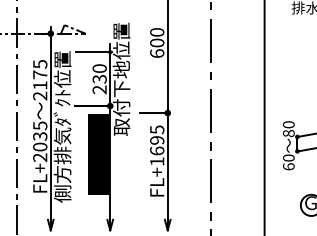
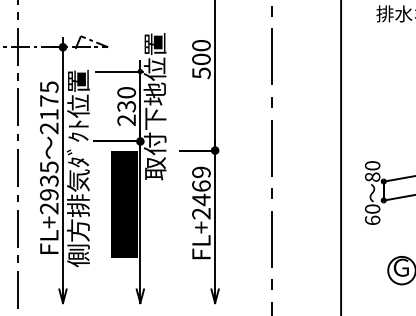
text: (157, 53) -> (201, 73), 600 -> 500
text: (157, 145) -> (201, 192), FL+1695 -> FL+2469
text: (40, 146) -> (49, 194), FL+2035 -> FL+2935

